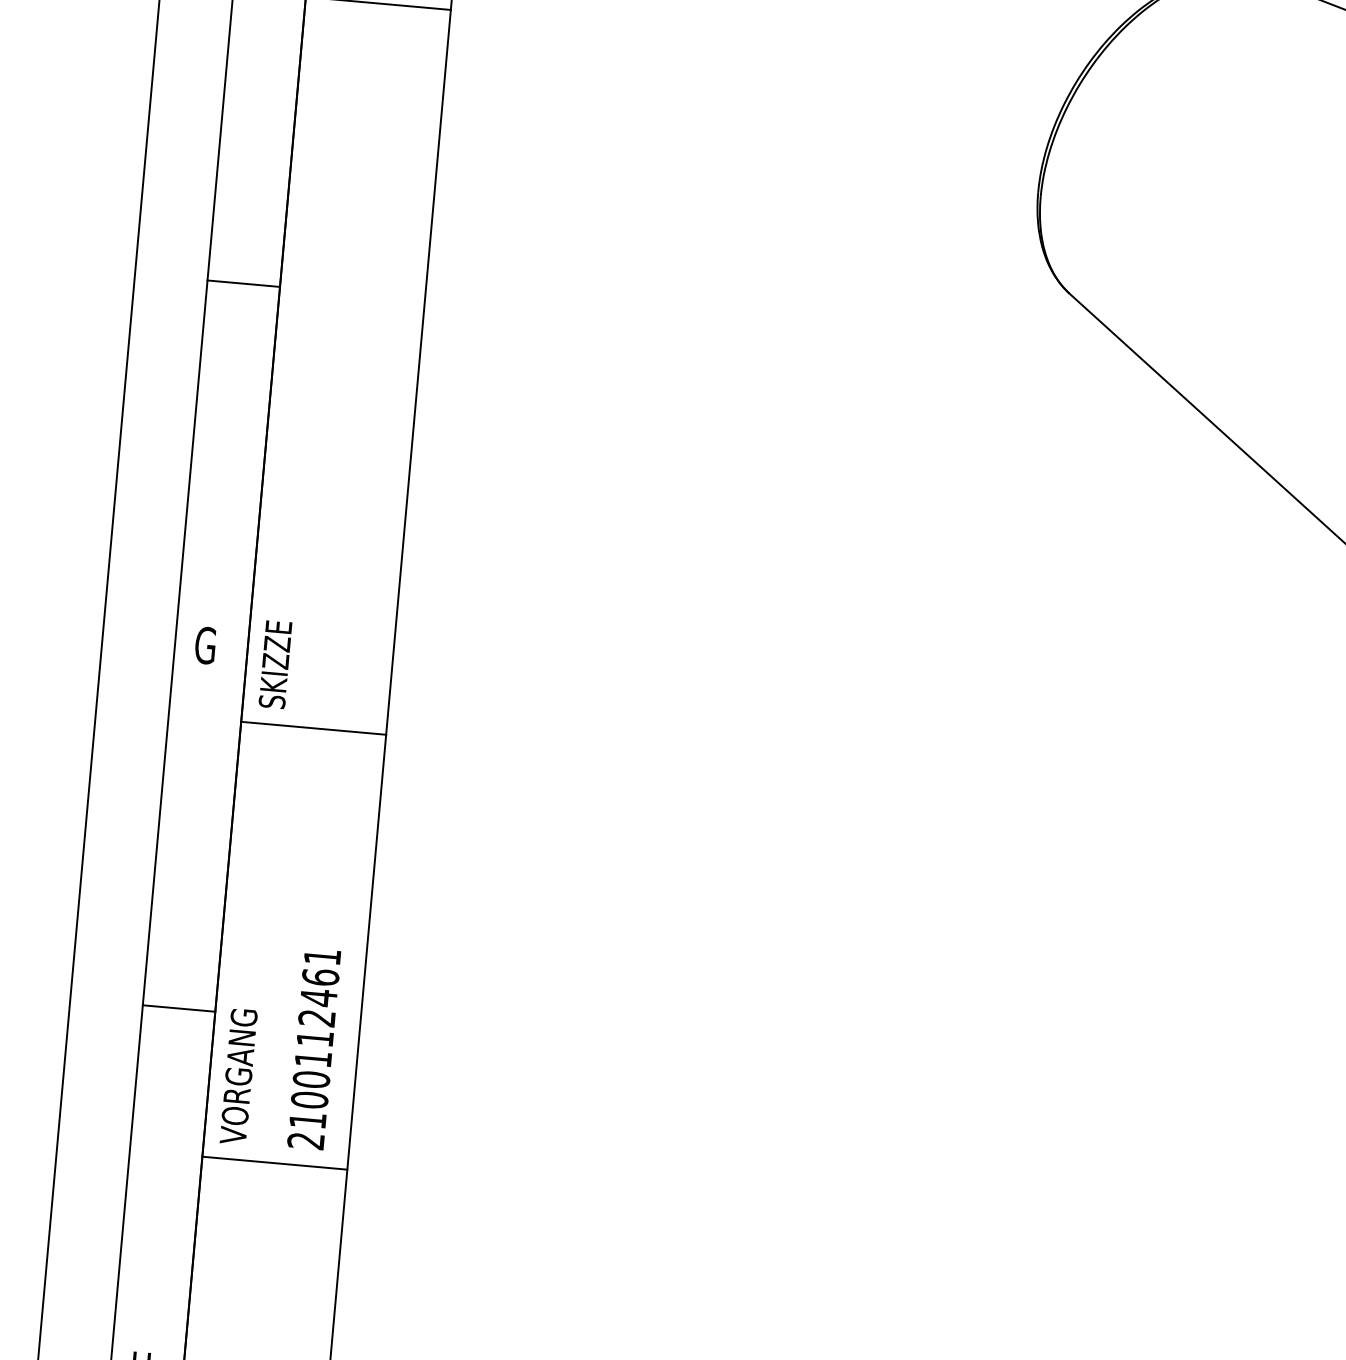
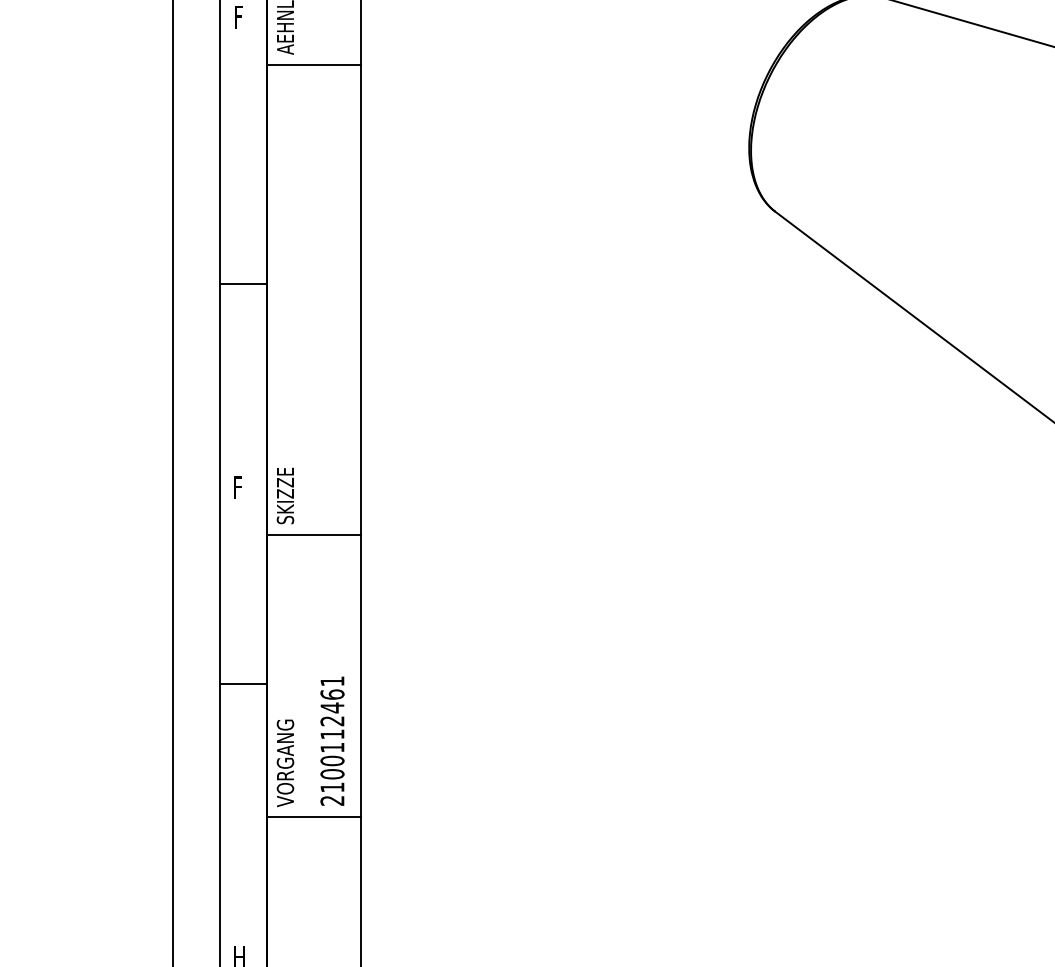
line: (242, 283) -> (242, 283), moved
text: (204, 645) -> (238, 487), G -> F
line: (178, 1007) -> (242, 683), moved

